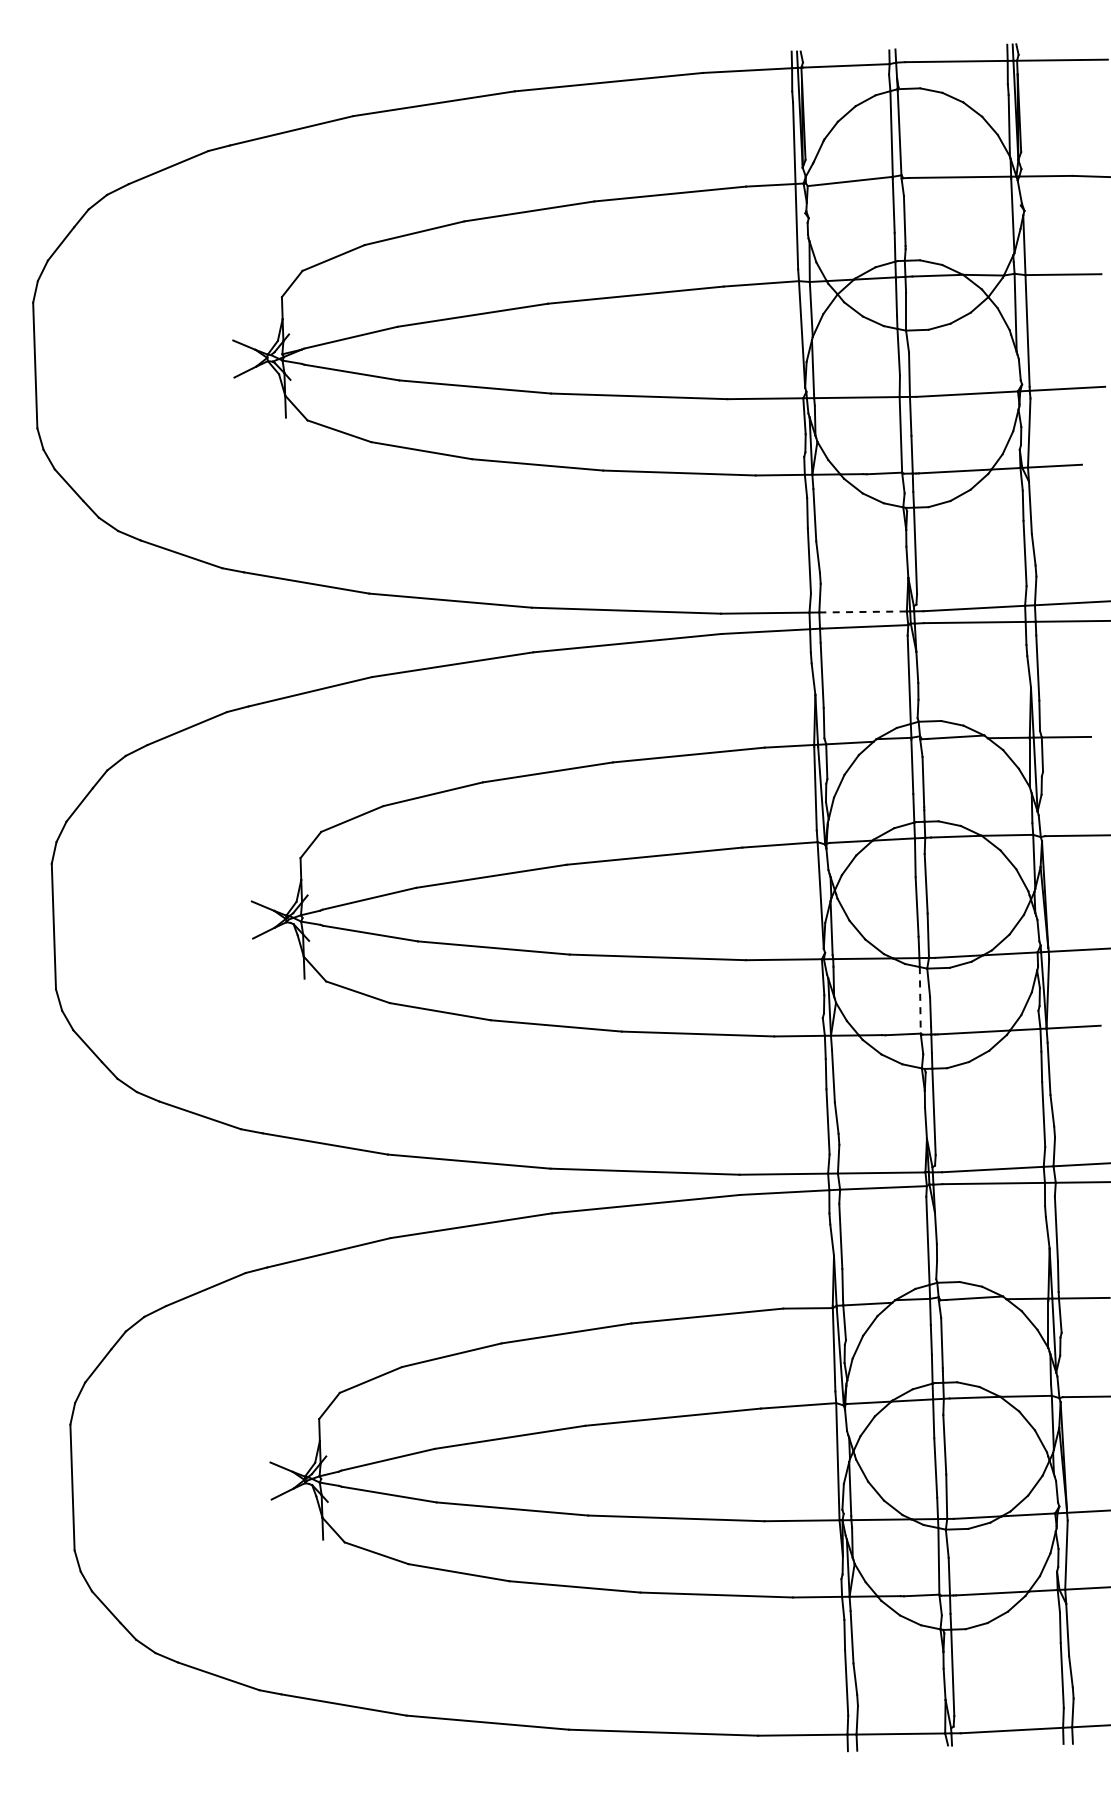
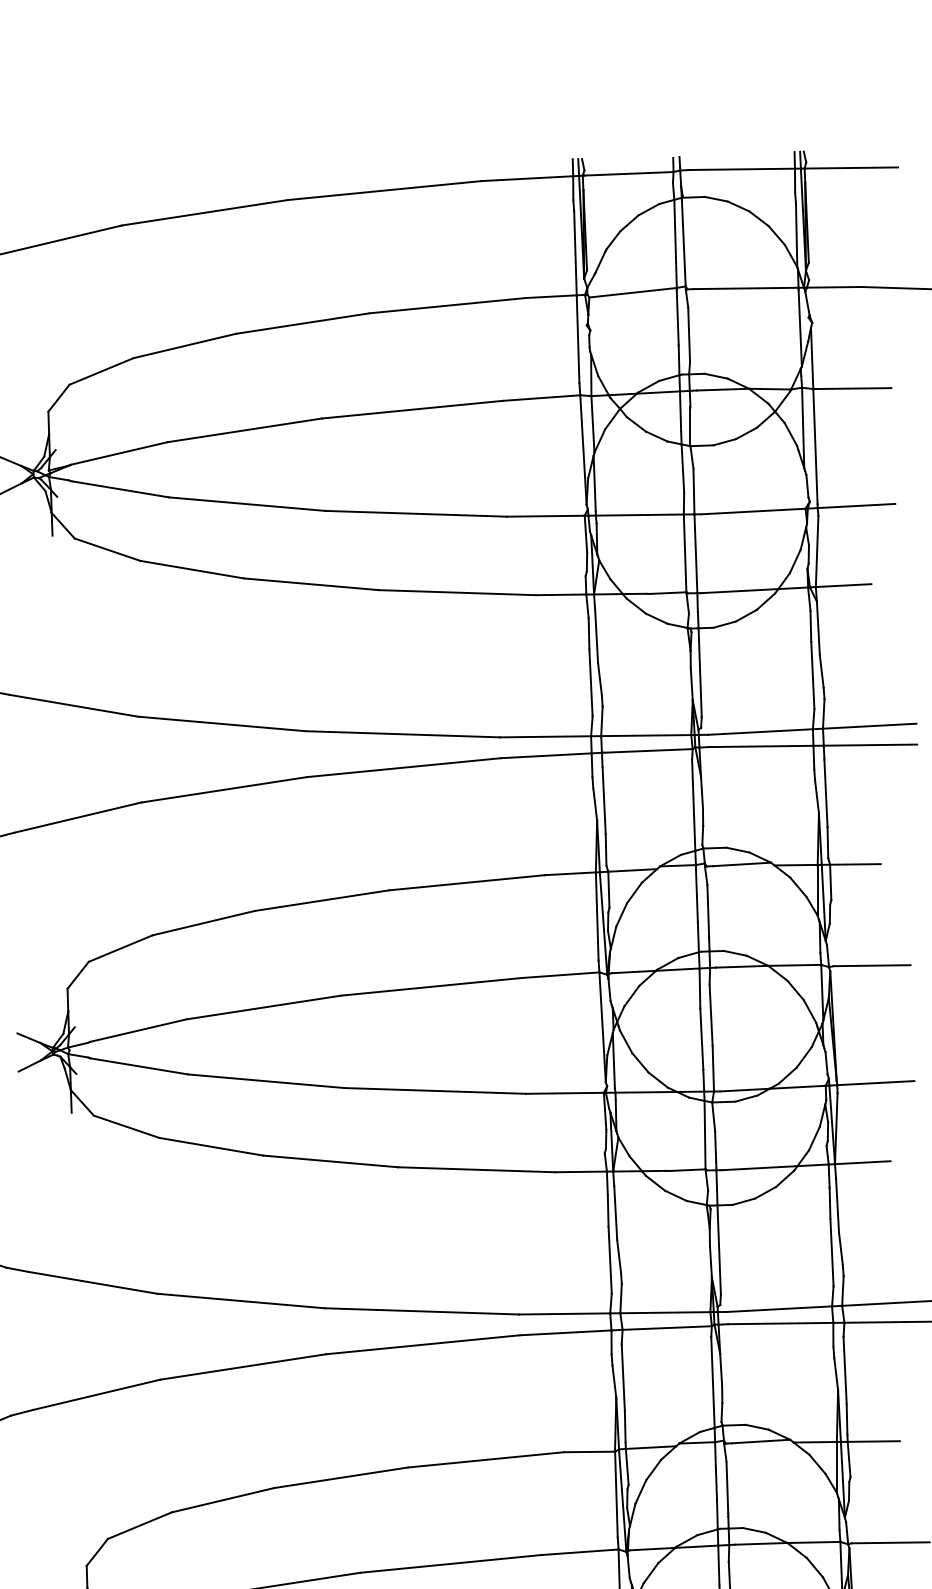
line: (863, 611) -> (646, 735), dashed -> solid
line: (920, 1000) -> (705, 1135), dashed -> solid

